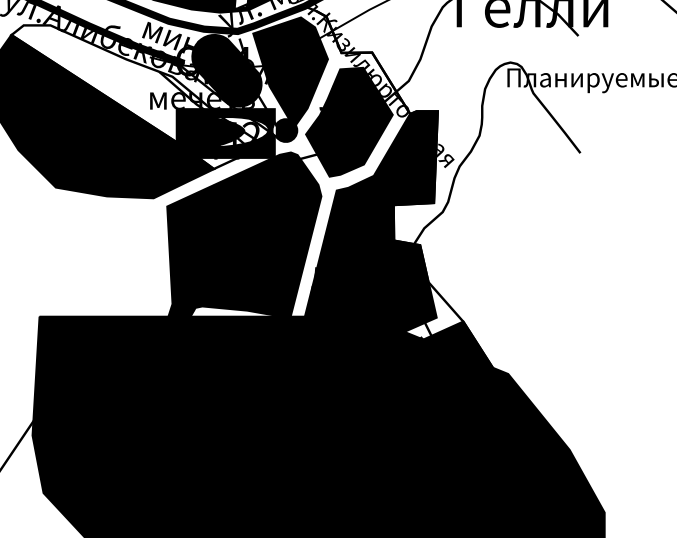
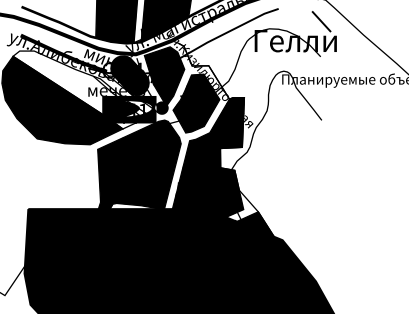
text: (249, 131) -> (142, 108), 2 -> 1

